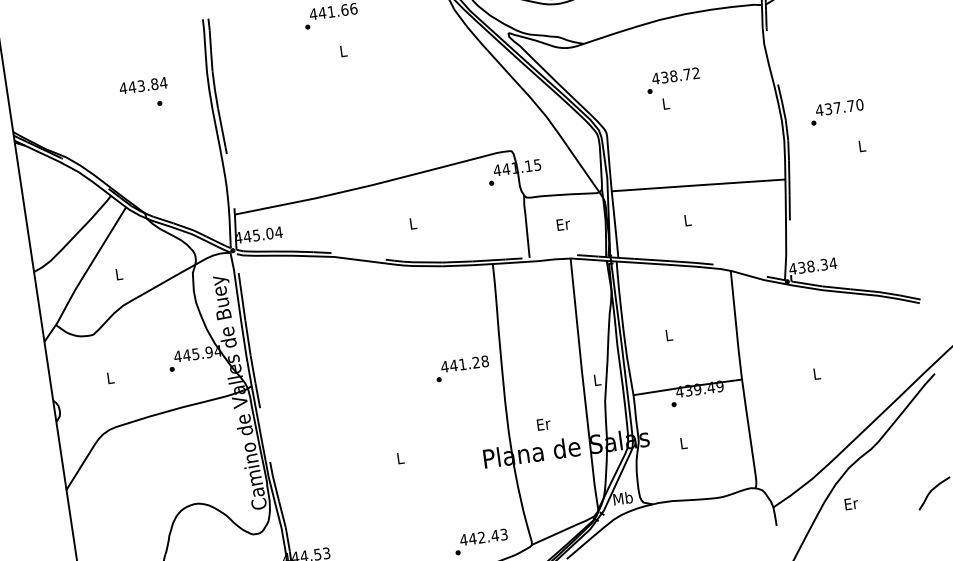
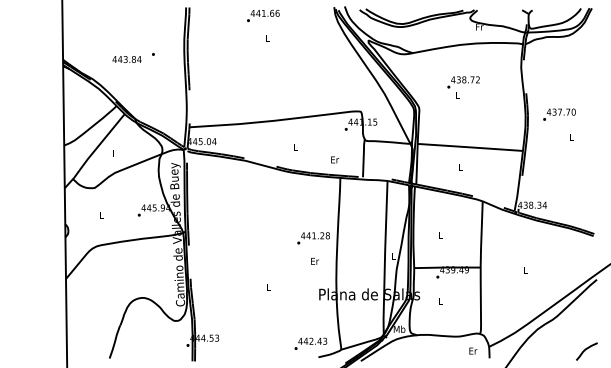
text: (142, 85) -> (126, 59), moved
text: (564, 223) -> (335, 159), moved
text: (543, 424) -> (314, 261), moved
text: (851, 502) -> (473, 350), moved

